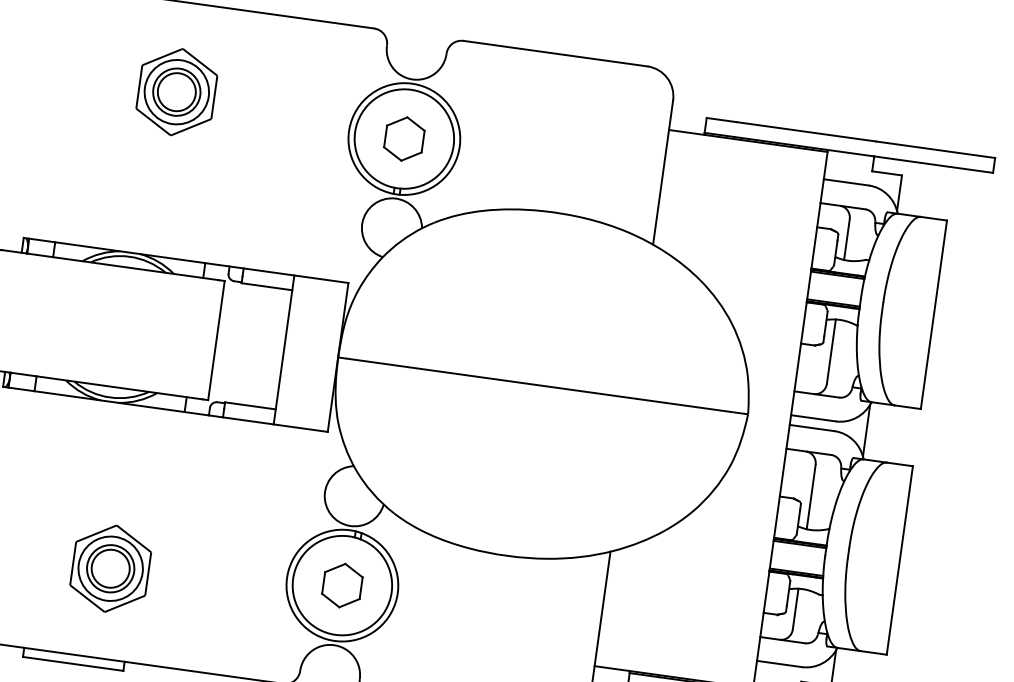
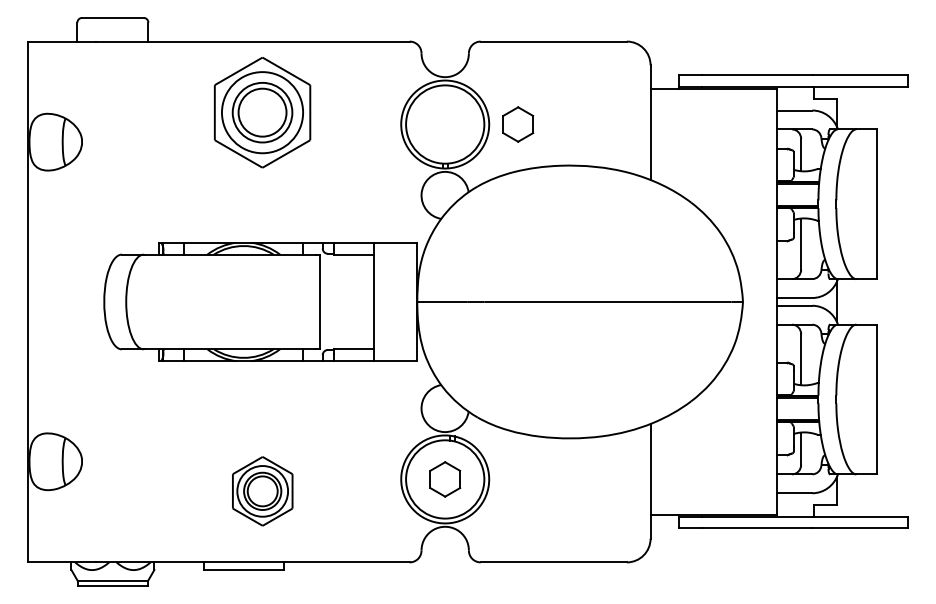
part: (176, 92) -> (262, 112), size x1.6
part: (404, 139) -> (518, 124), moved

